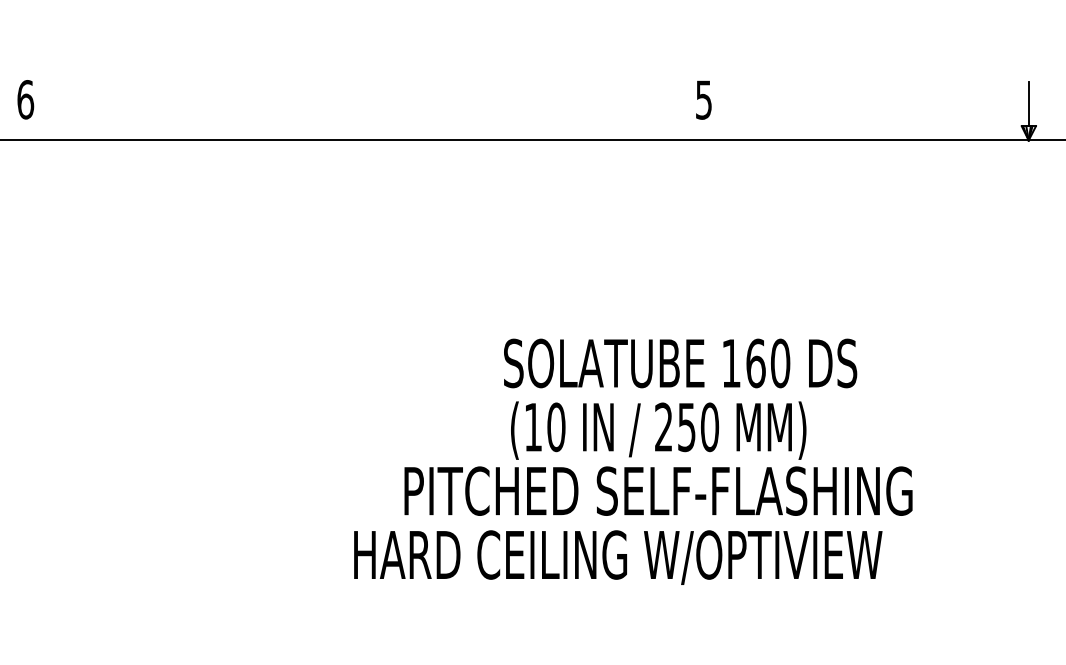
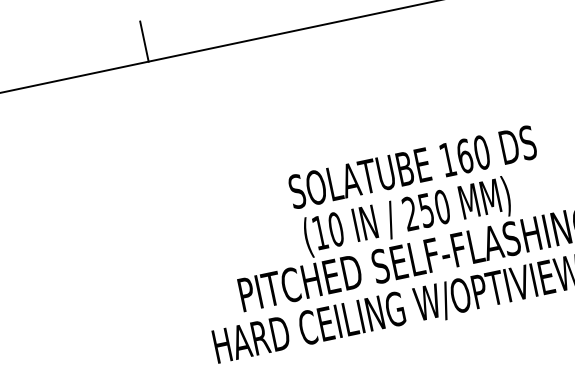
line: (345, 111) -> (144, 41), added

